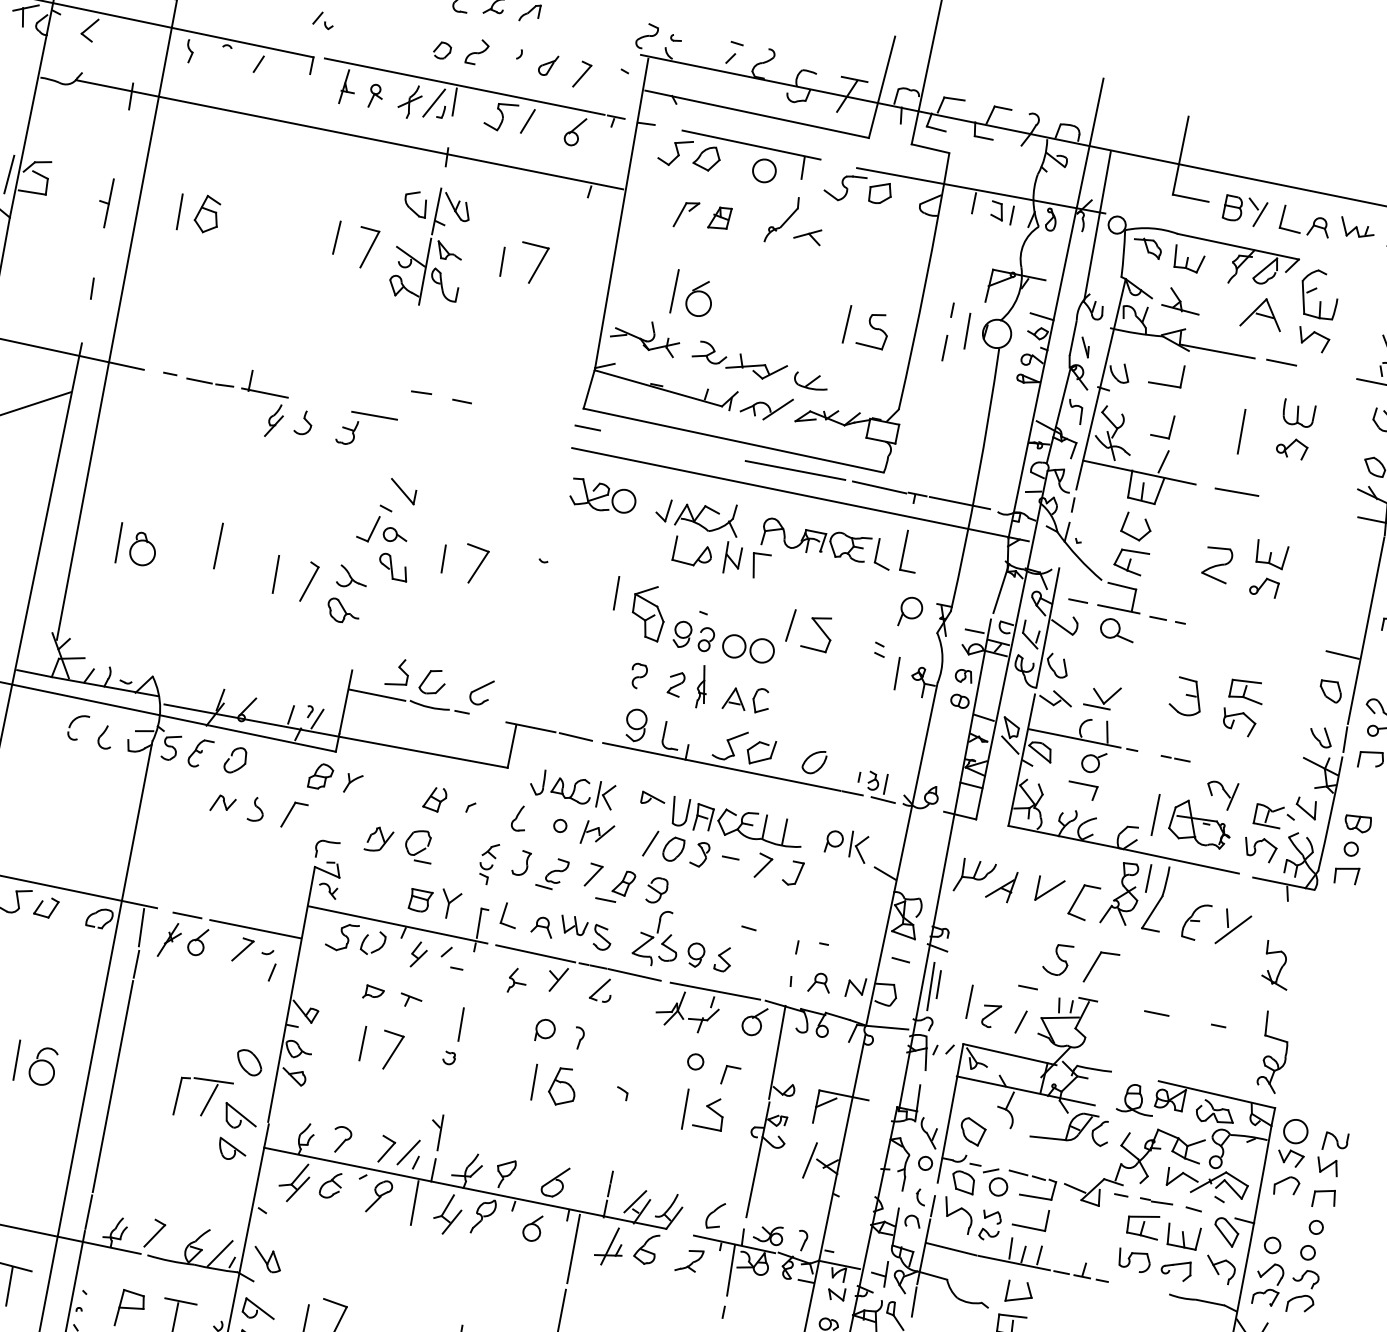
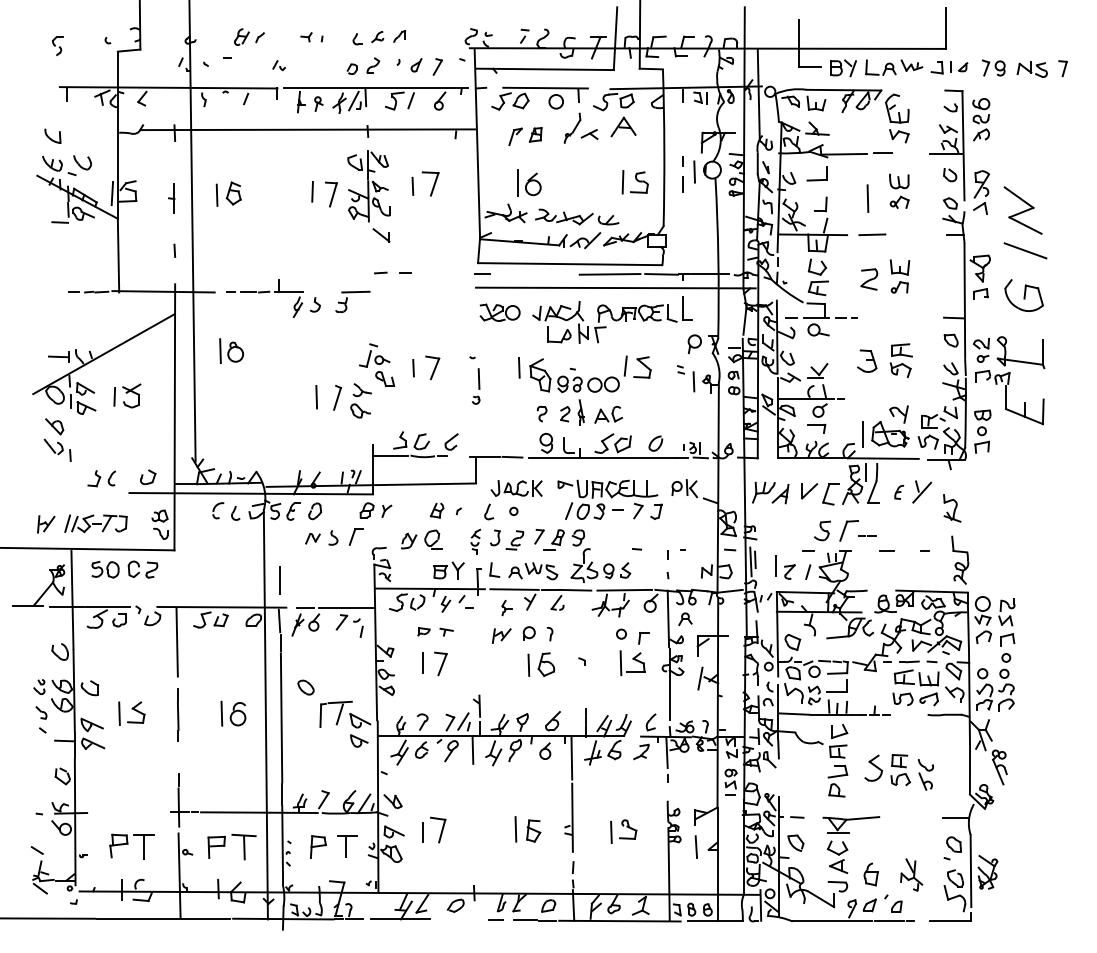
part: (1263, 313) -> (623, 126), moved
part: (402, 491) -> (381, 235), moved
part: (136, 545) -> (231, 350), moved
line: (218, 546) -> (279, 580), moved
line: (1175, 757) -> (867, 535), moved
part: (597, 833) -> (501, 635), moved
part: (1196, 922) -> (899, 492), size x0.6
part: (820, 982) -> (685, 618), moved
part: (452, 1035) -> (475, 386), moved
part: (248, 1062) -> (305, 687), moved

